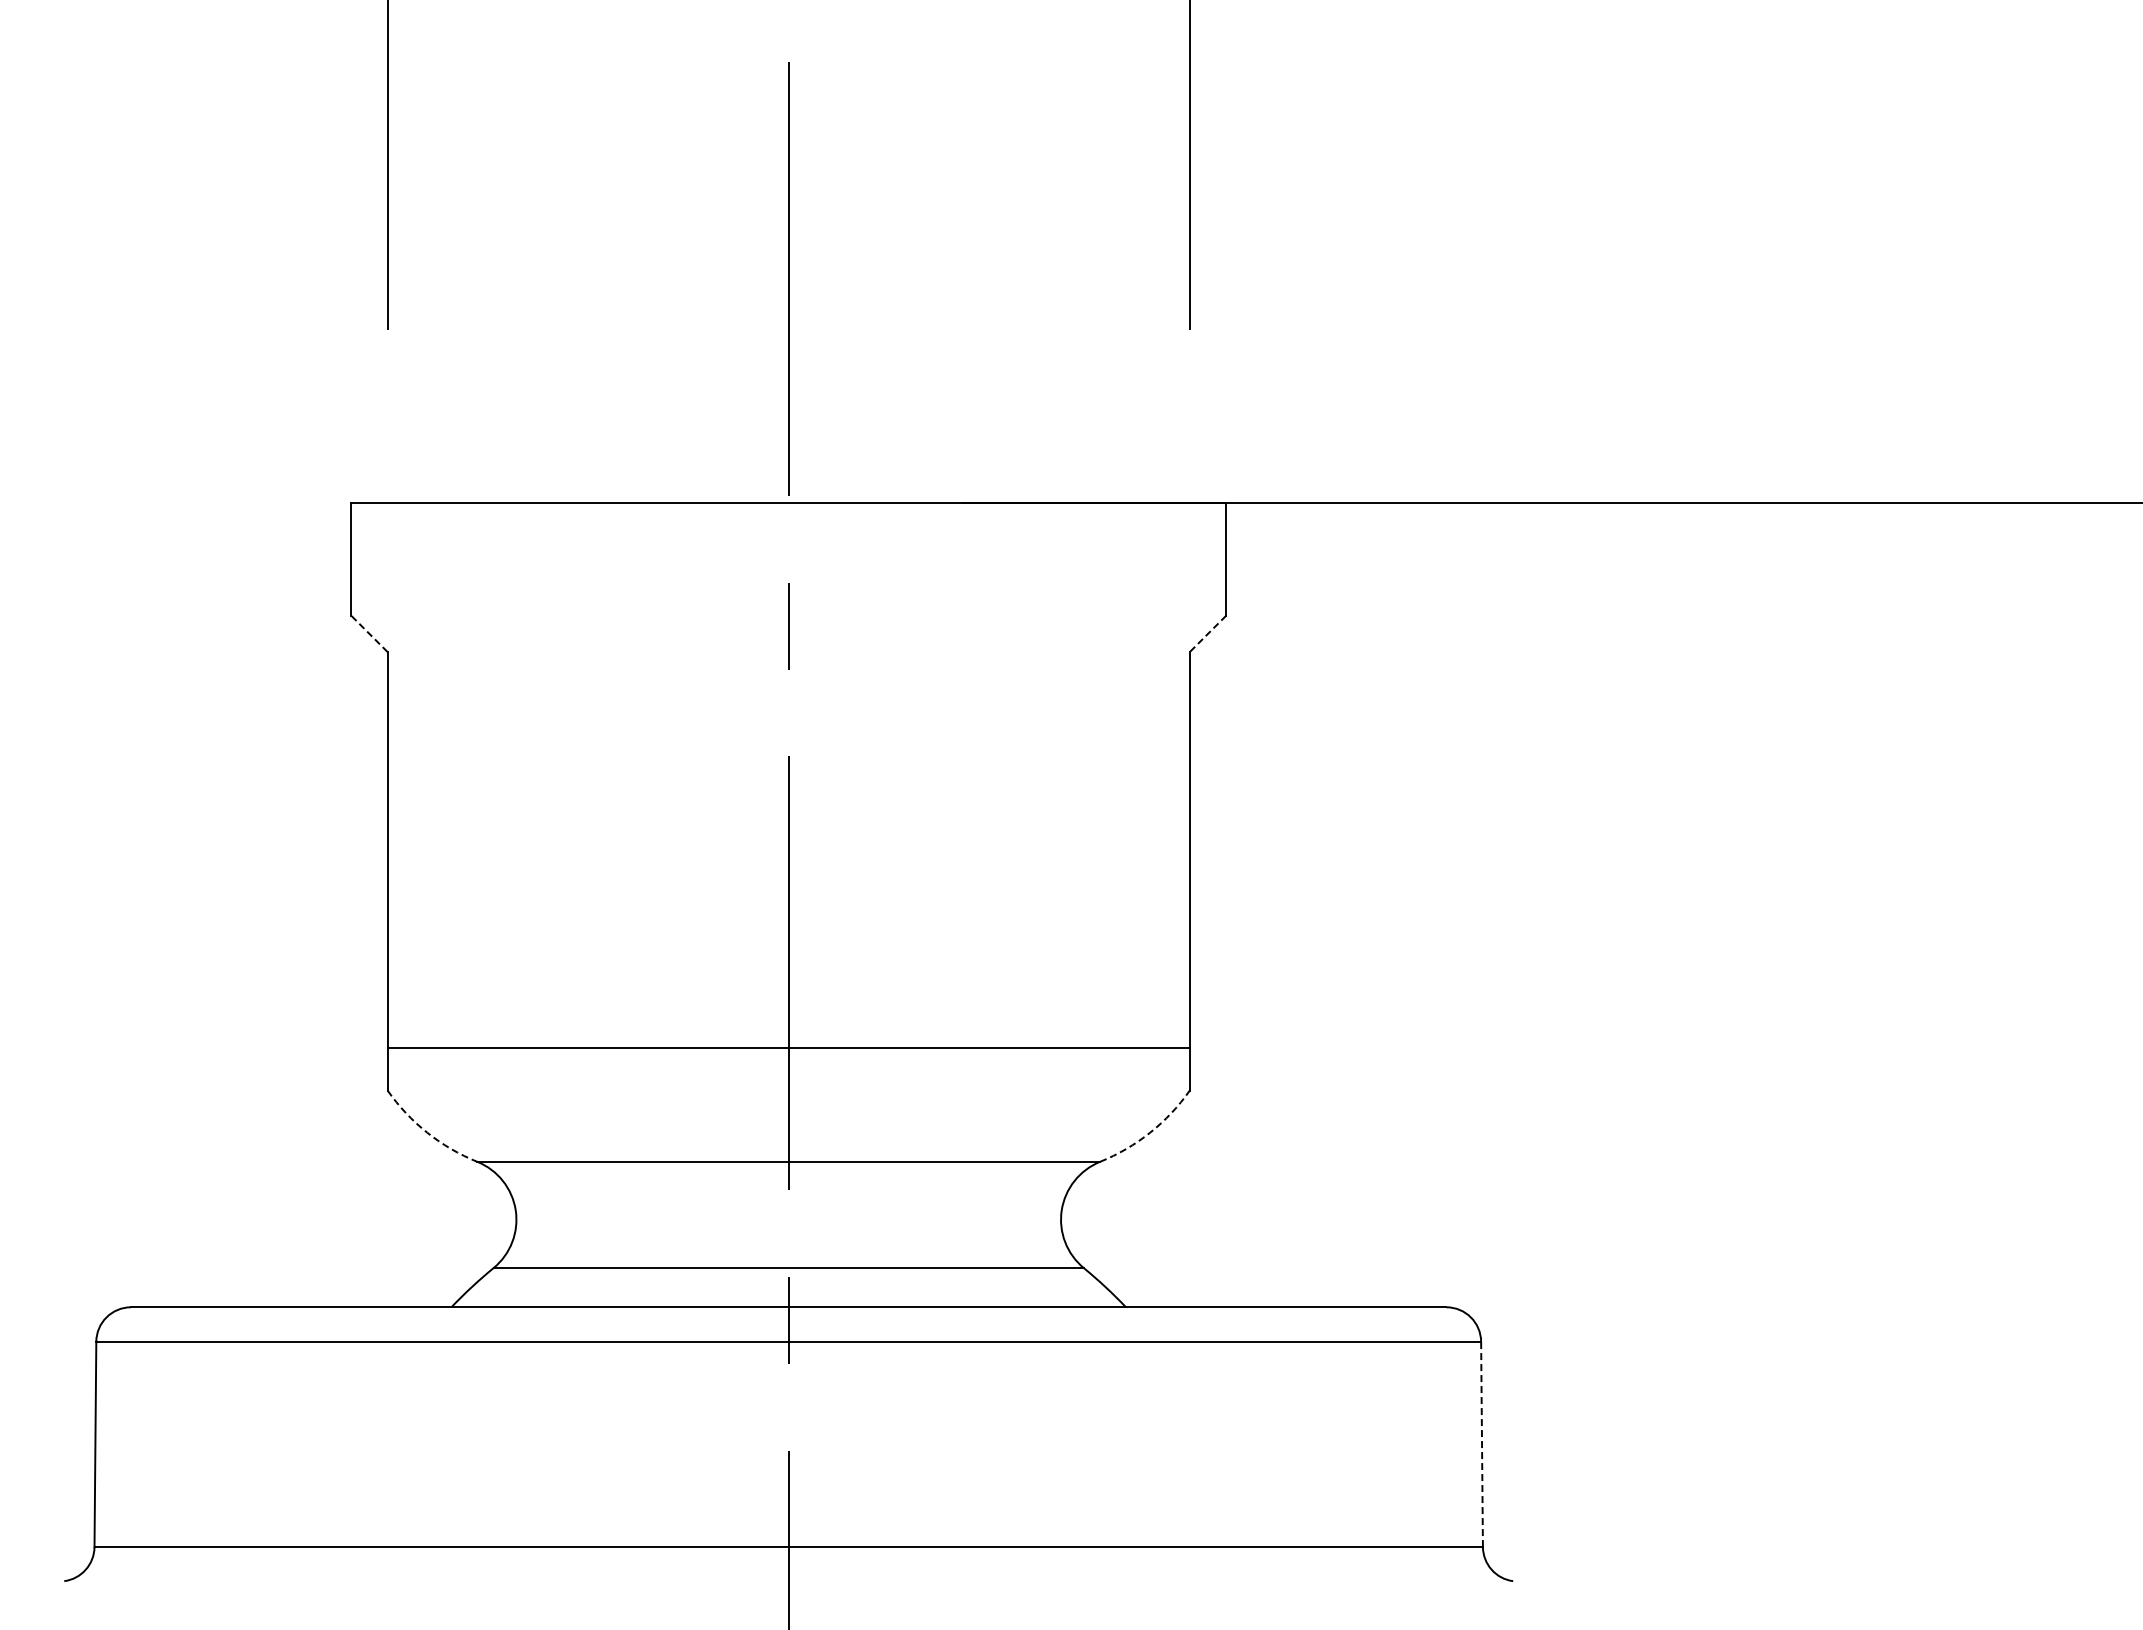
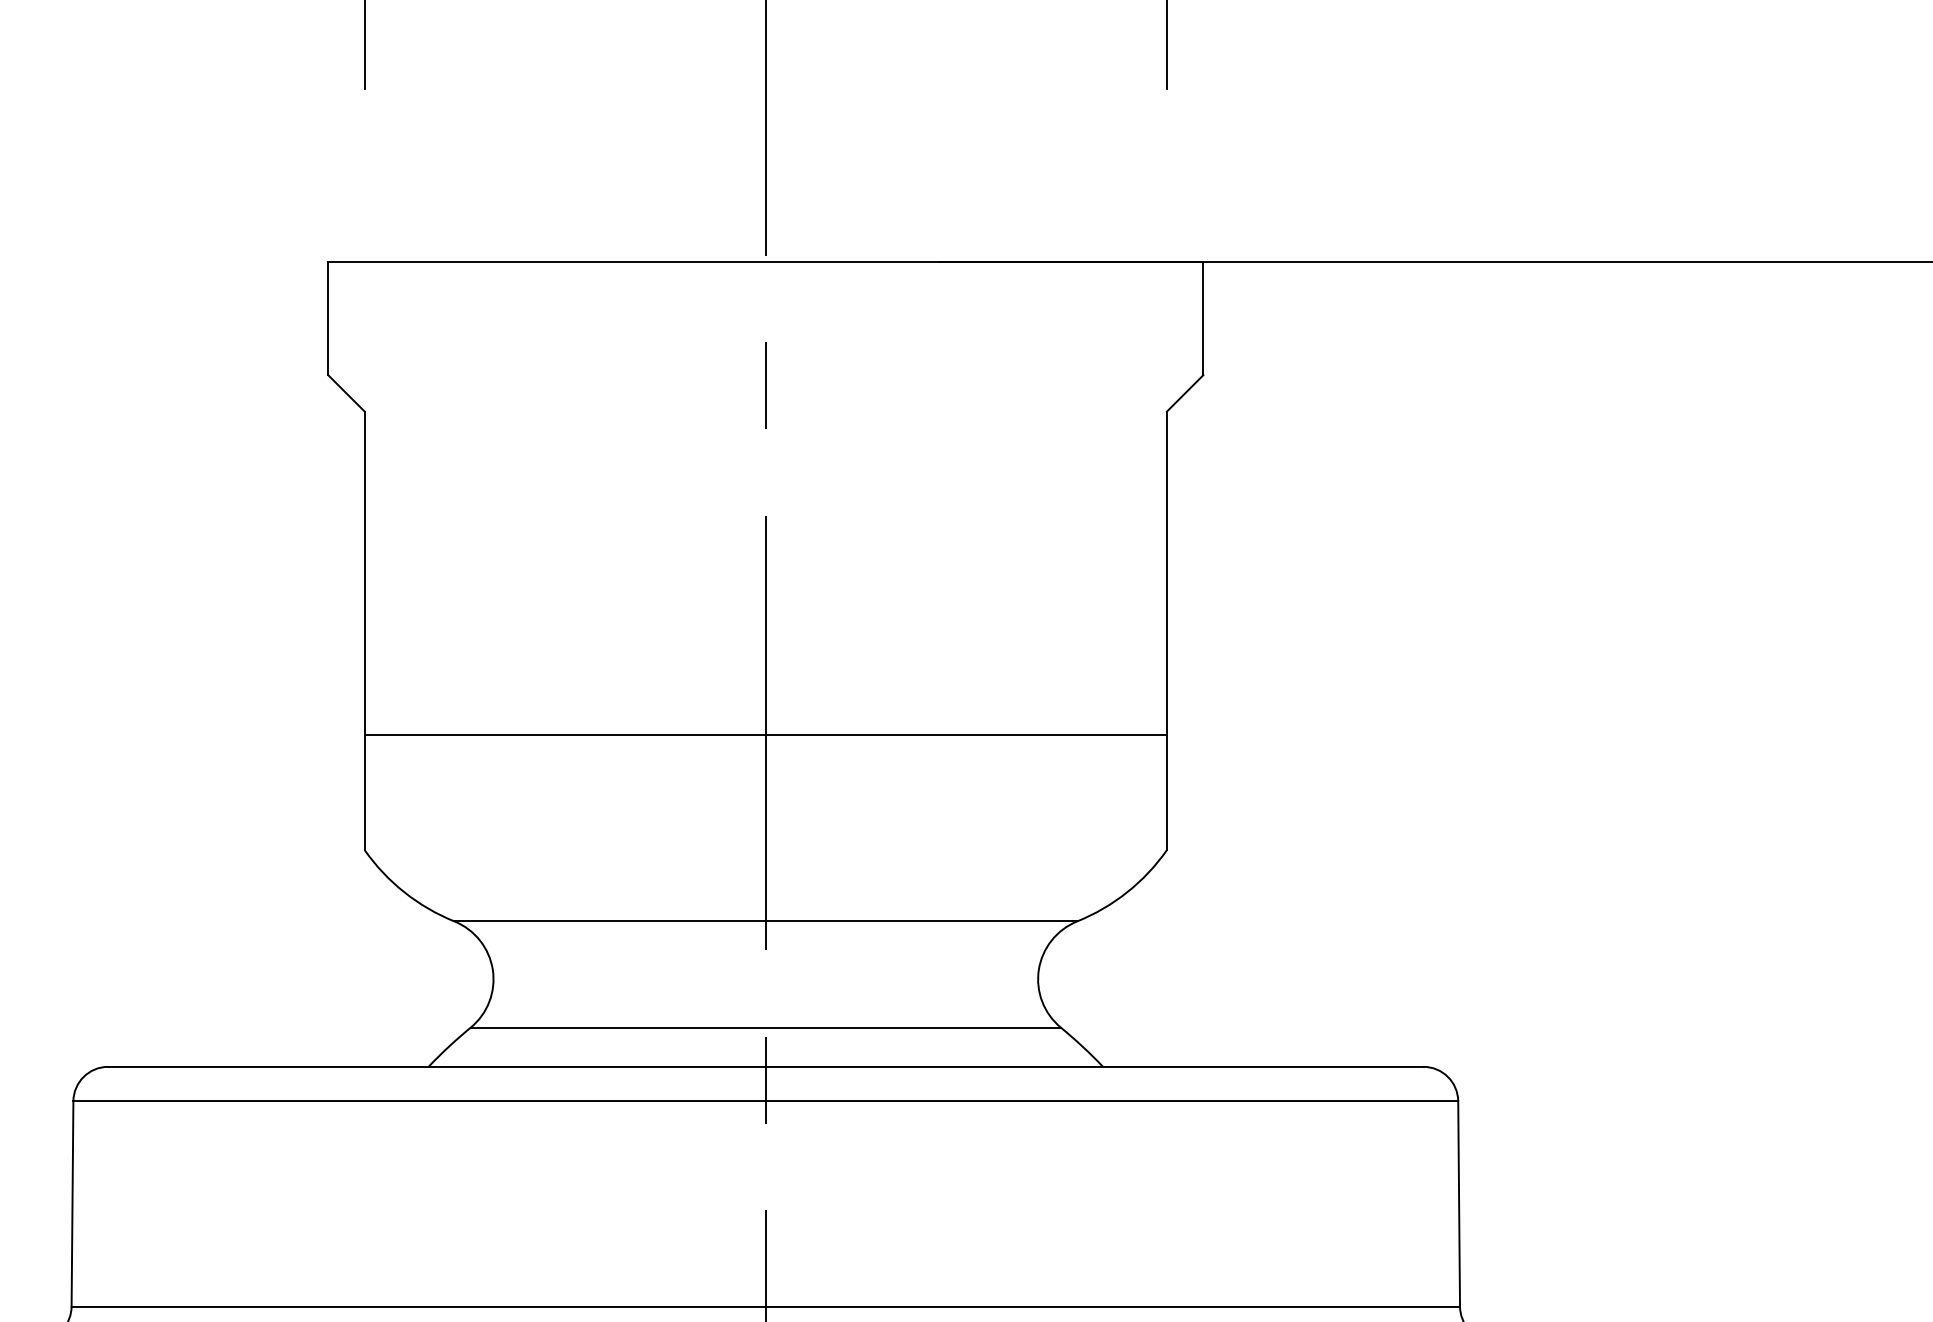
line: (369, 633) -> (346, 393), dashed -> solid
line: (1208, 633) -> (1185, 393), dashed -> solid
line: (788, 1048) -> (765, 735), moved
arc: (427, 1132) -> (404, 892), dashed -> solid
arc: (1150, 1132) -> (1127, 892), dashed -> solid
line: (1482, 1444) -> (1459, 1204), dashed -> solid

